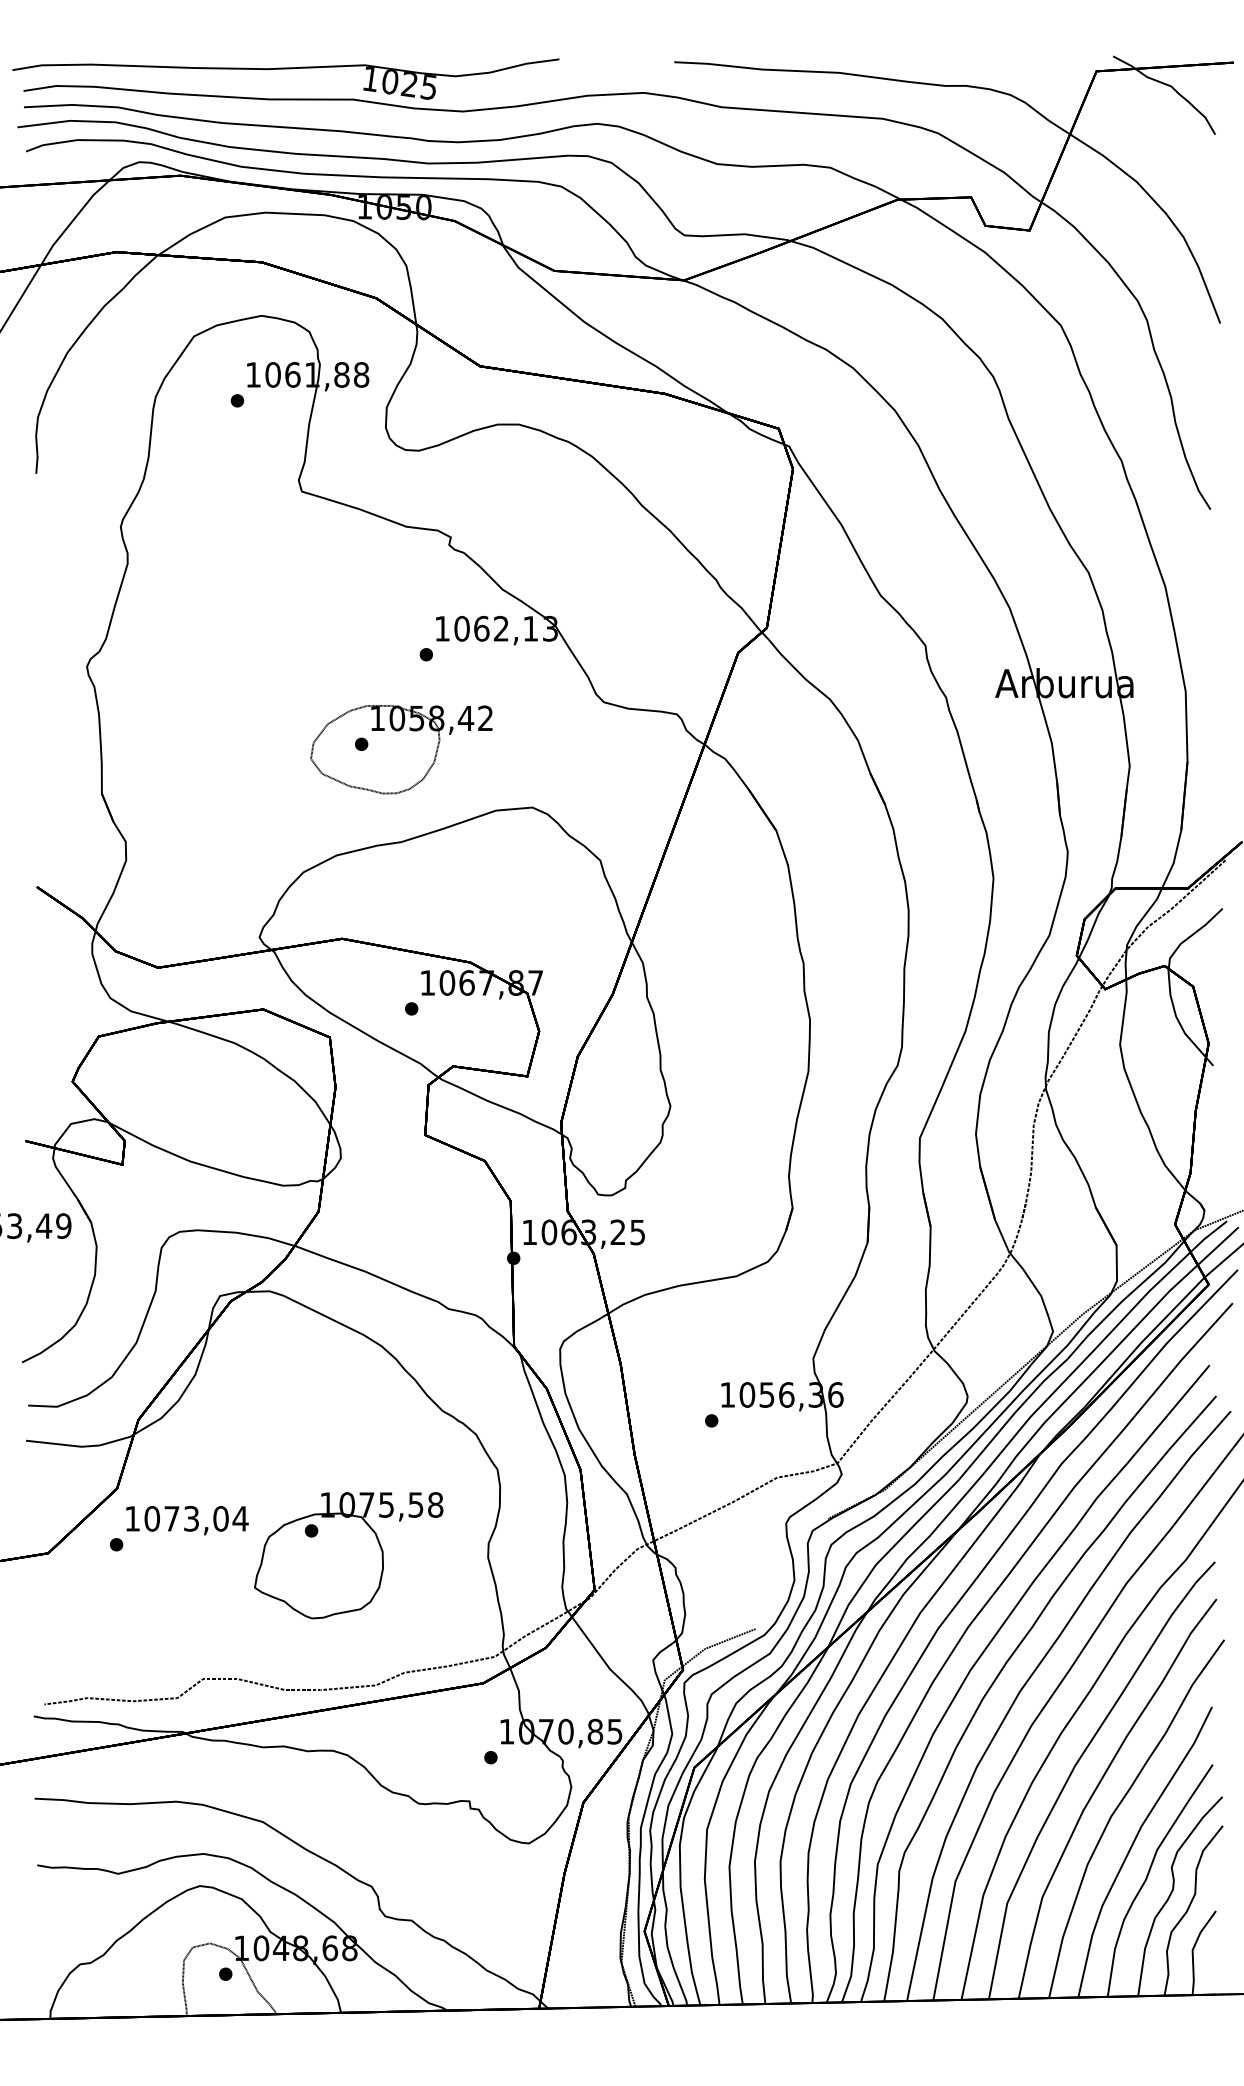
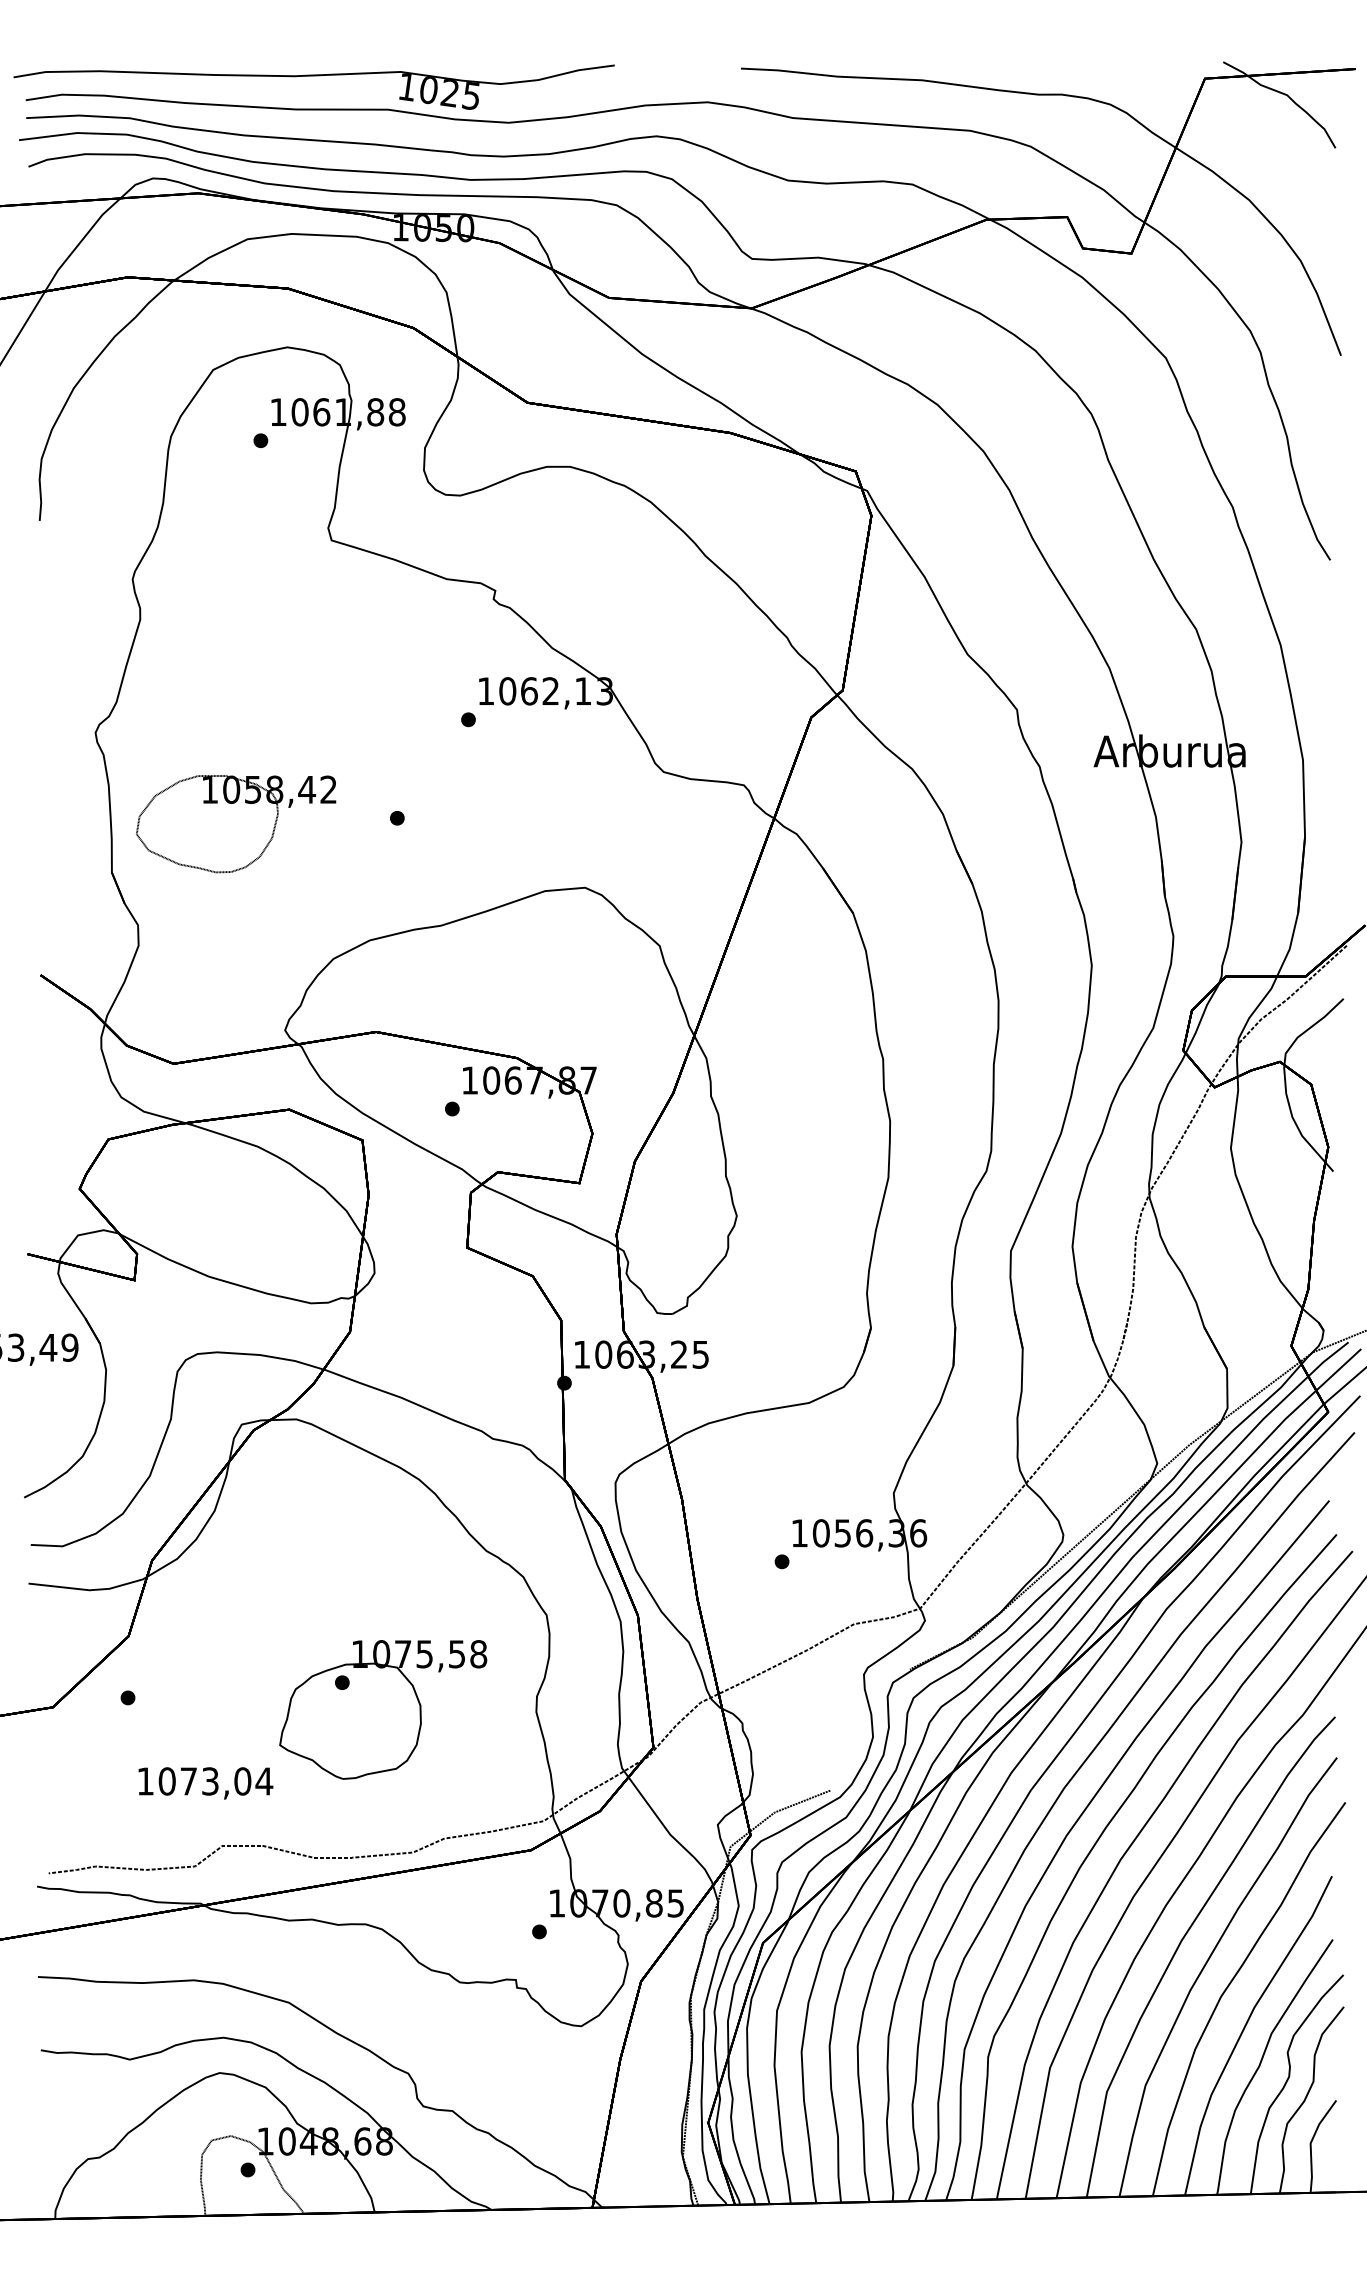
part: (401, 750) -> (236, 824), moved
text: (187, 1520) -> (205, 1783), moved

